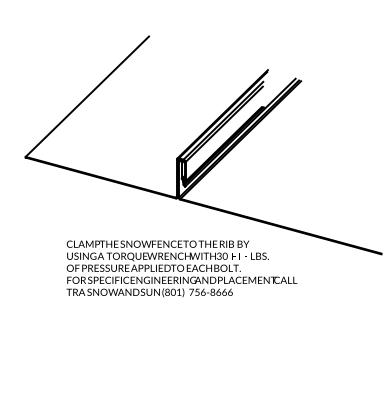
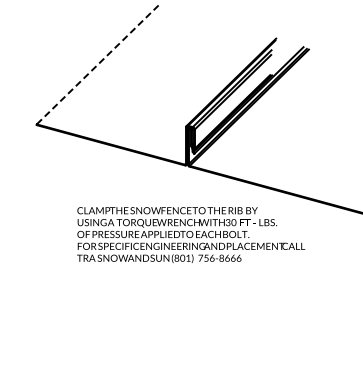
line: (87, 97) -> (97, 65), solid -> dashed

